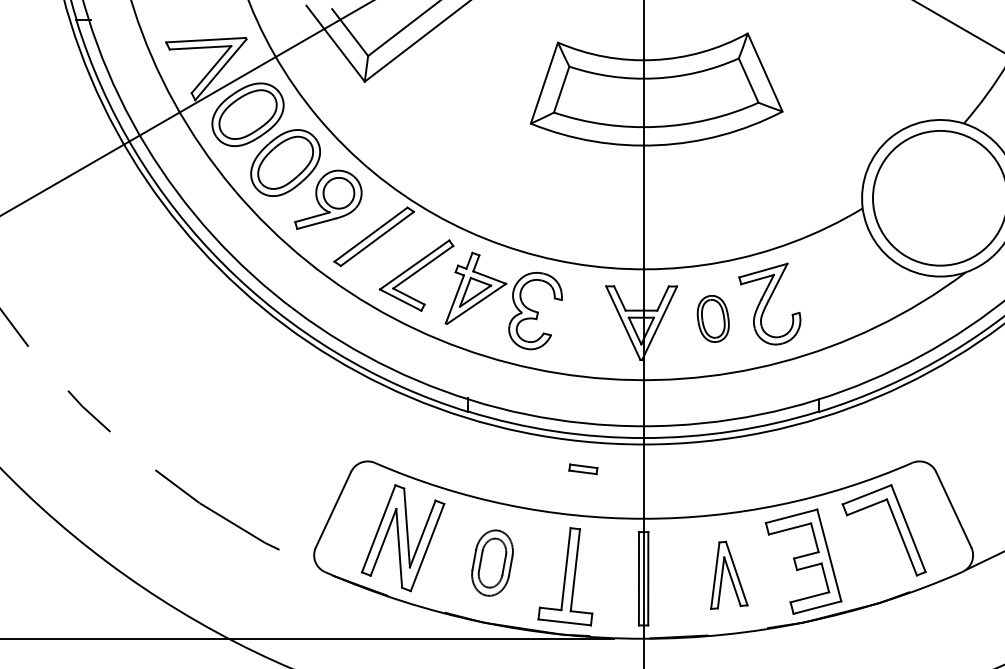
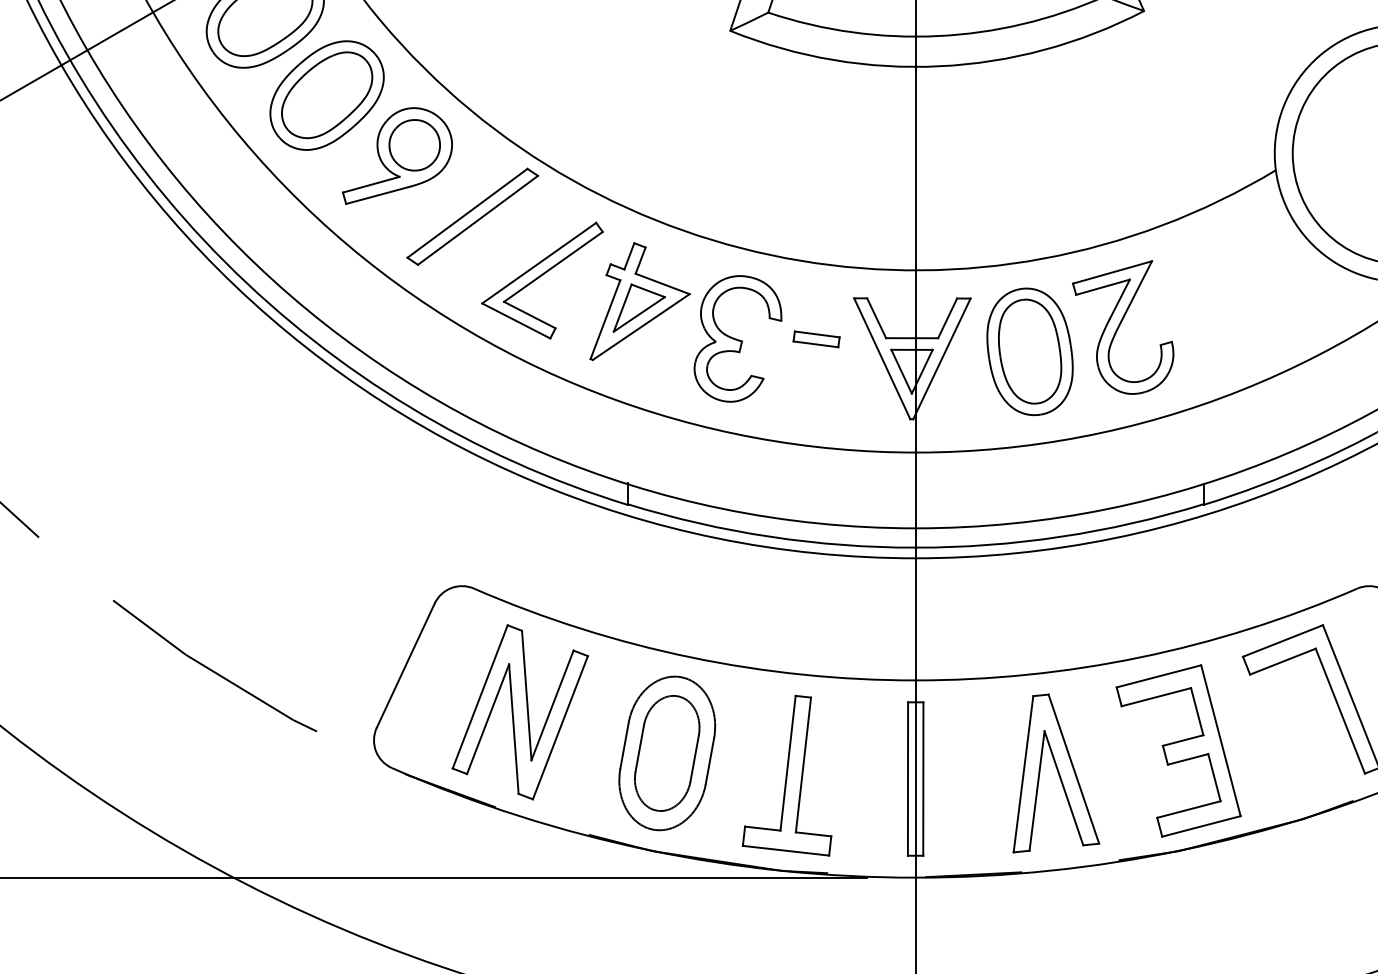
part: (713, 318) -> (1030, 351), size x1.67
part: (583, 469) -> (816, 339), moved
part: (492, 562) -> (667, 752), size x1.43
part: (729, 575) -> (1056, 773), size x1.43

